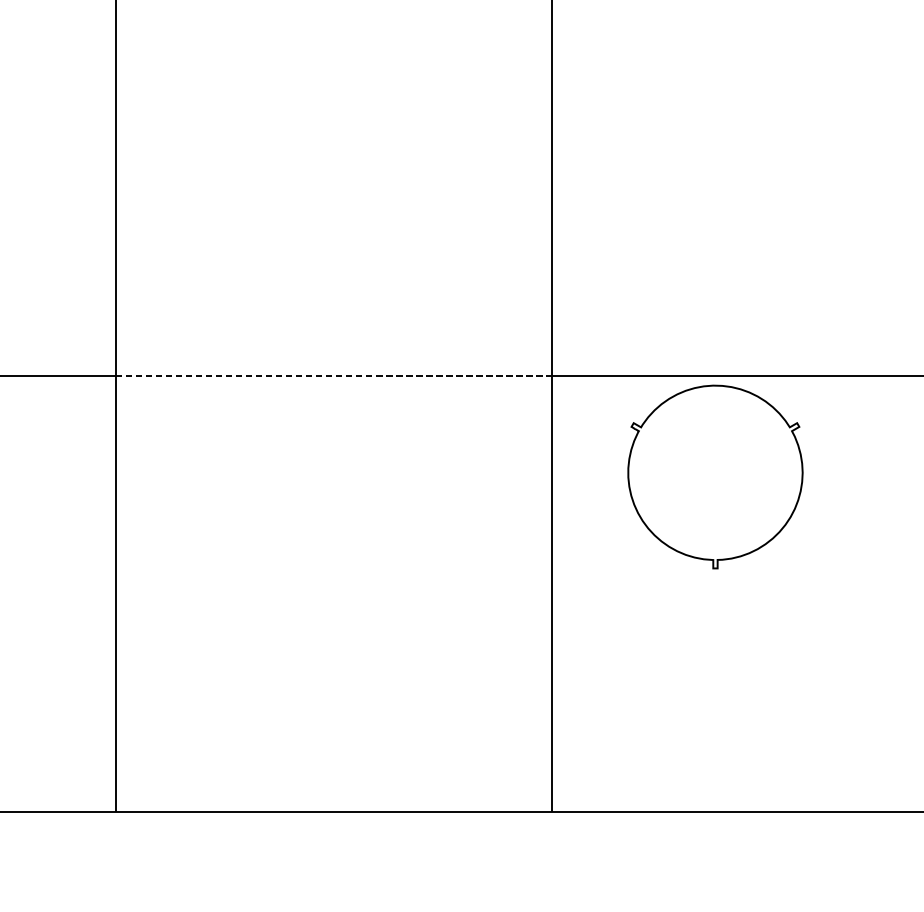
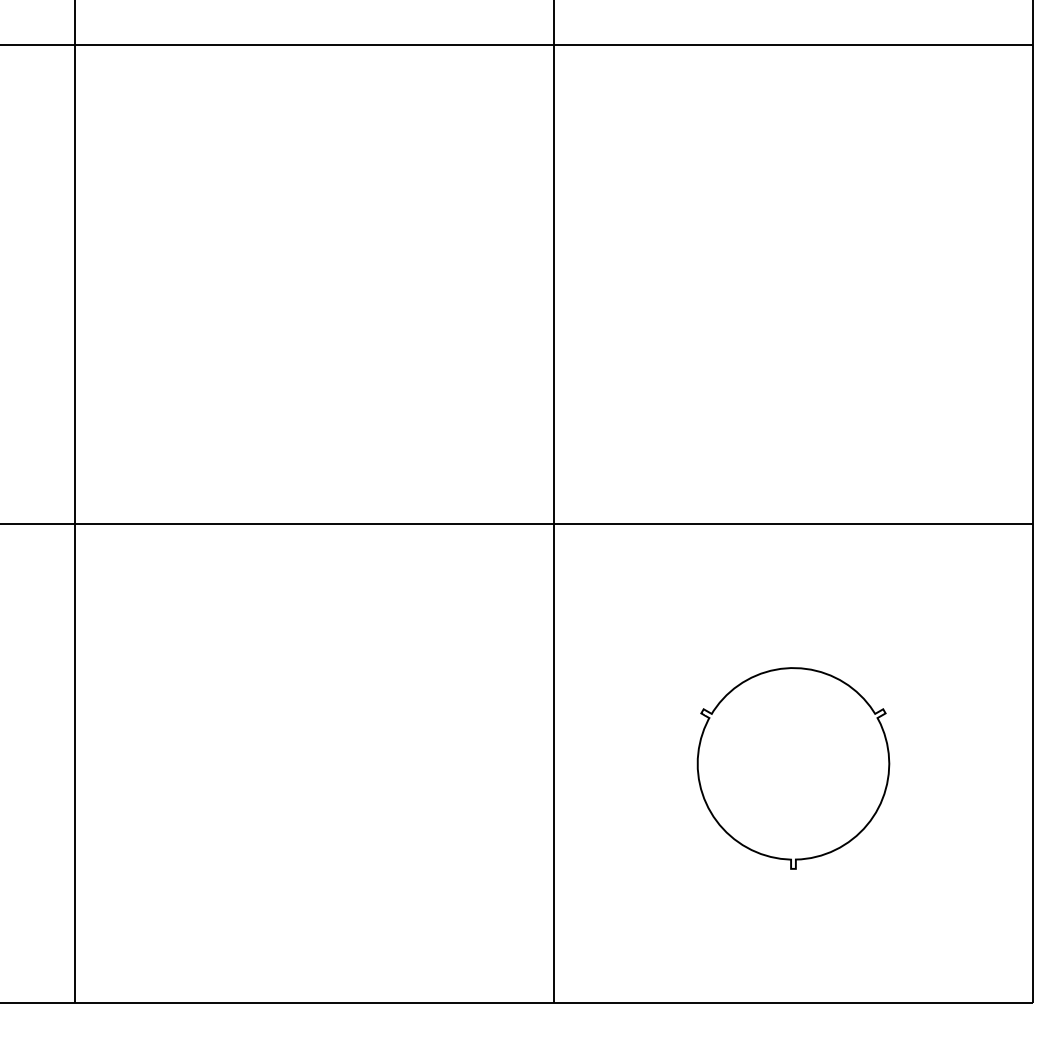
line: (334, 376) -> (314, 524), dashed -> solid
part: (715, 477) -> (793, 768), moved

